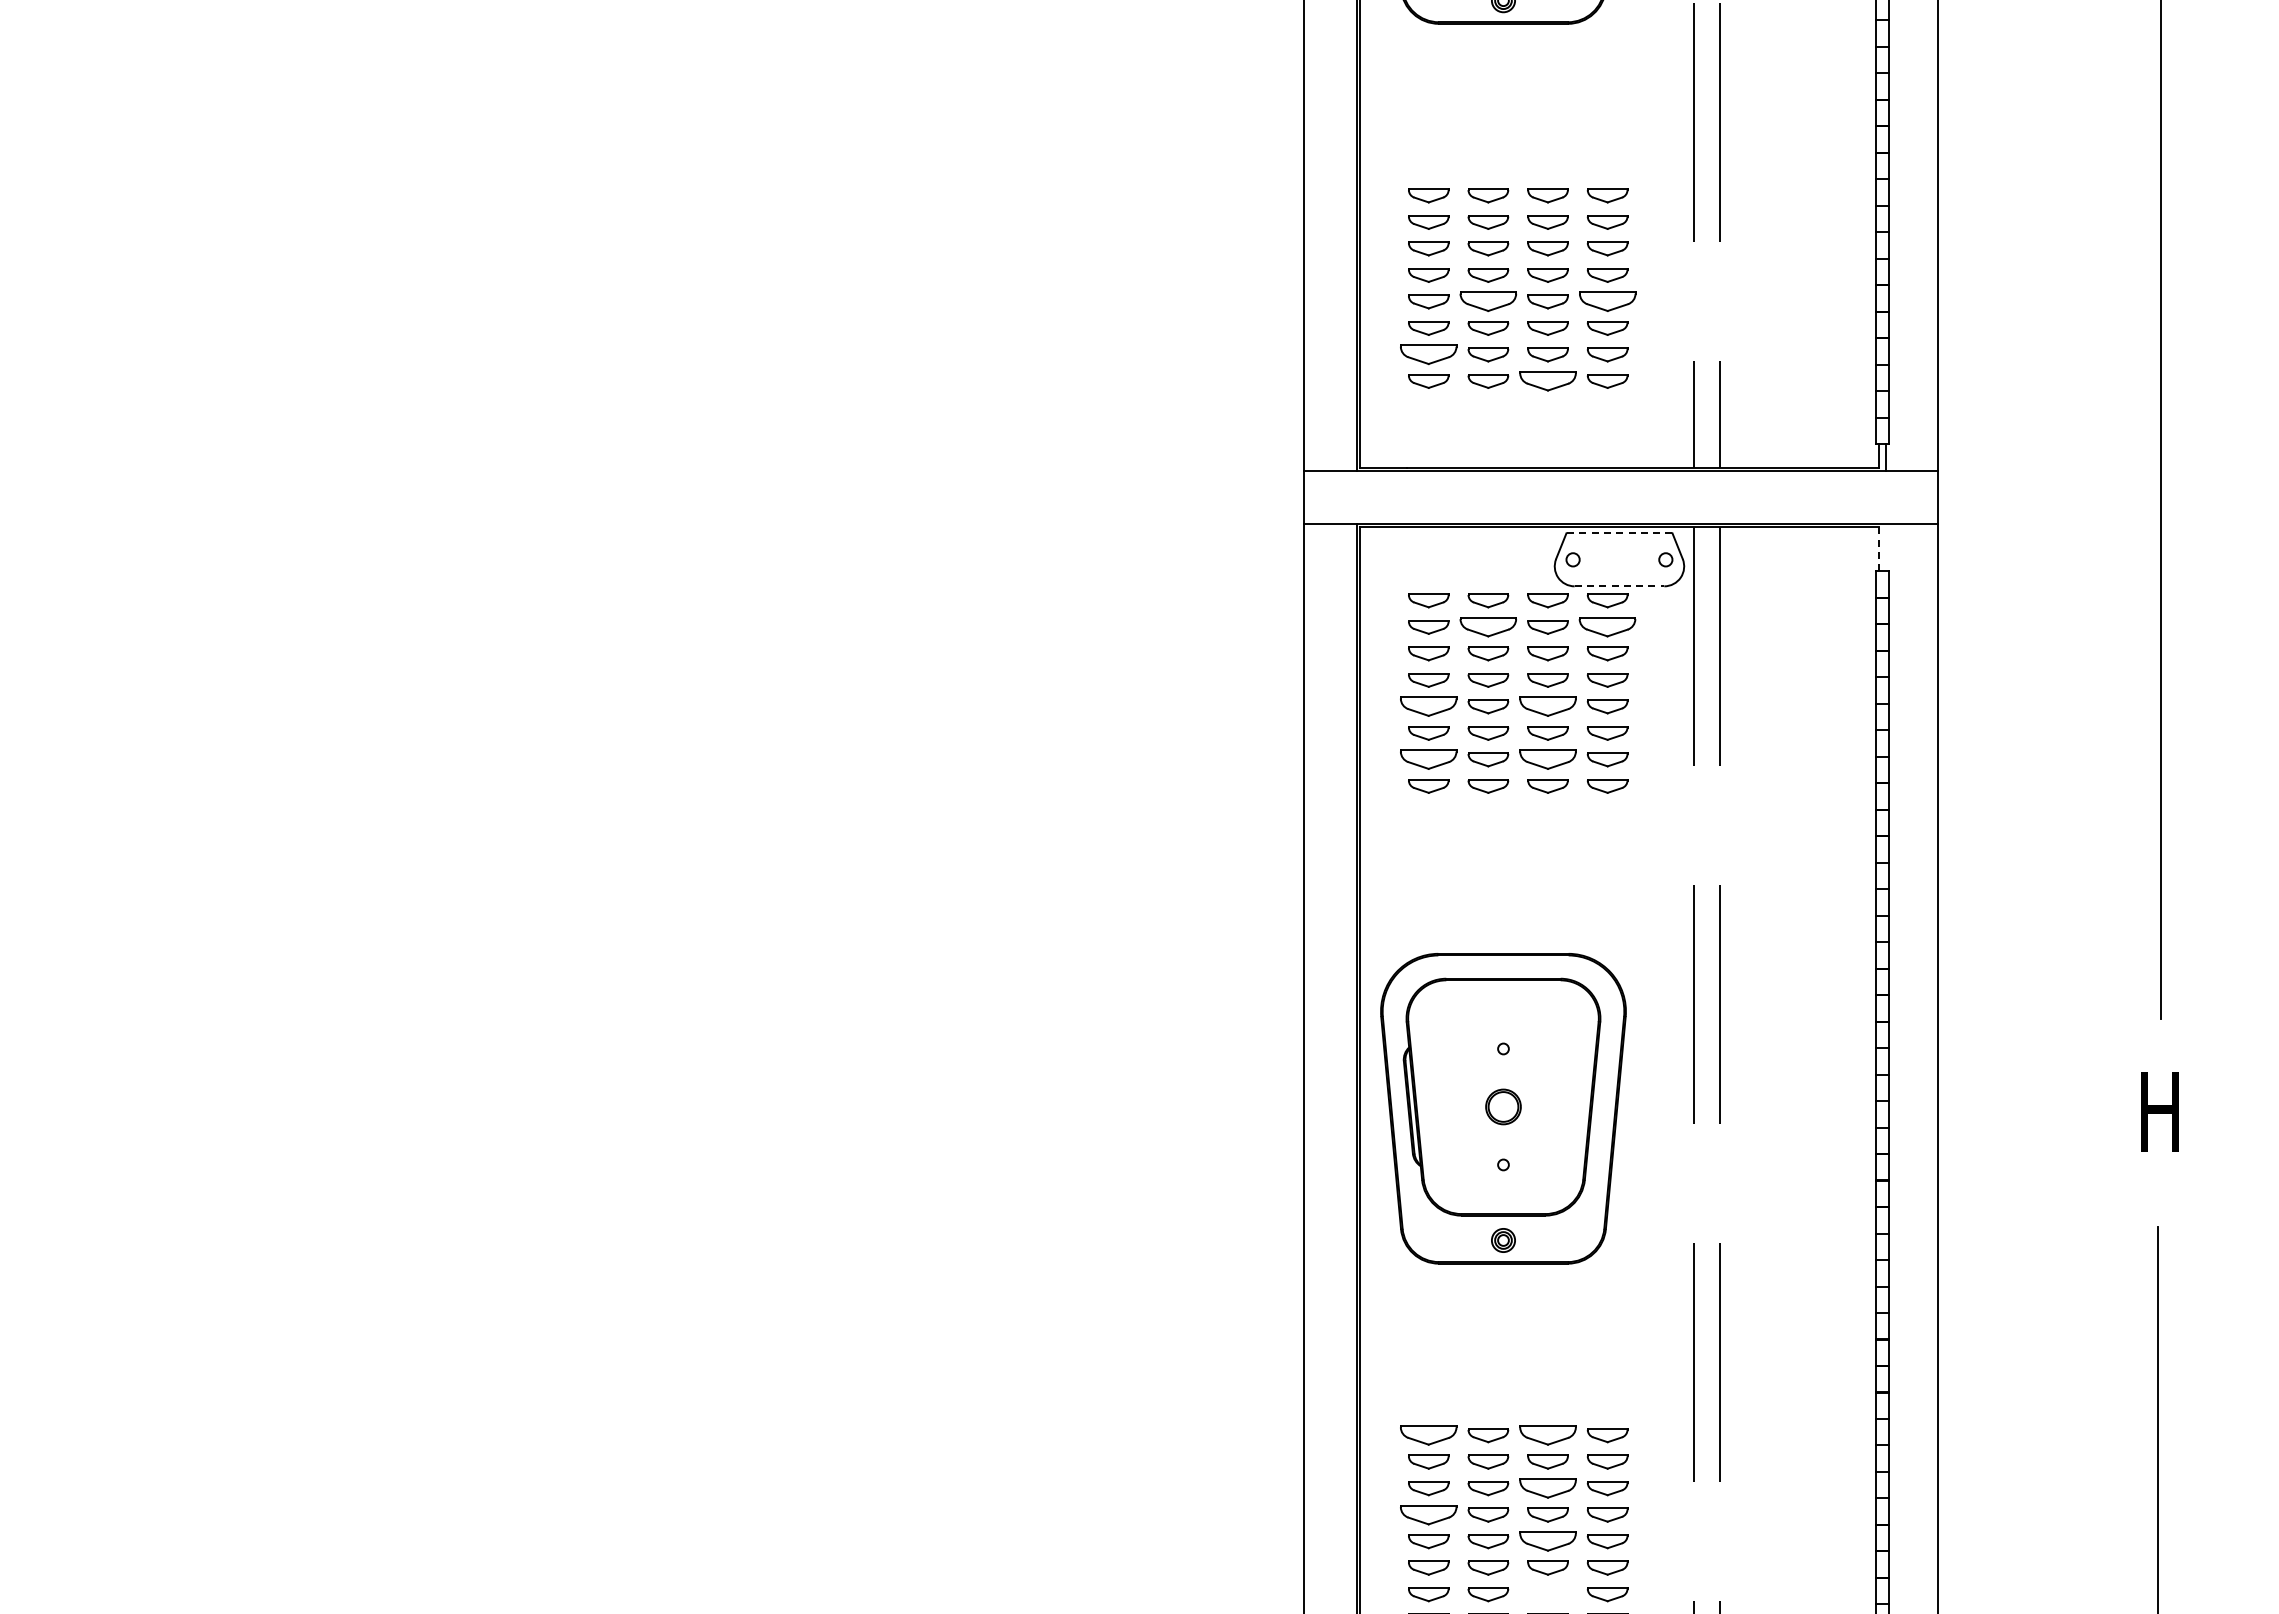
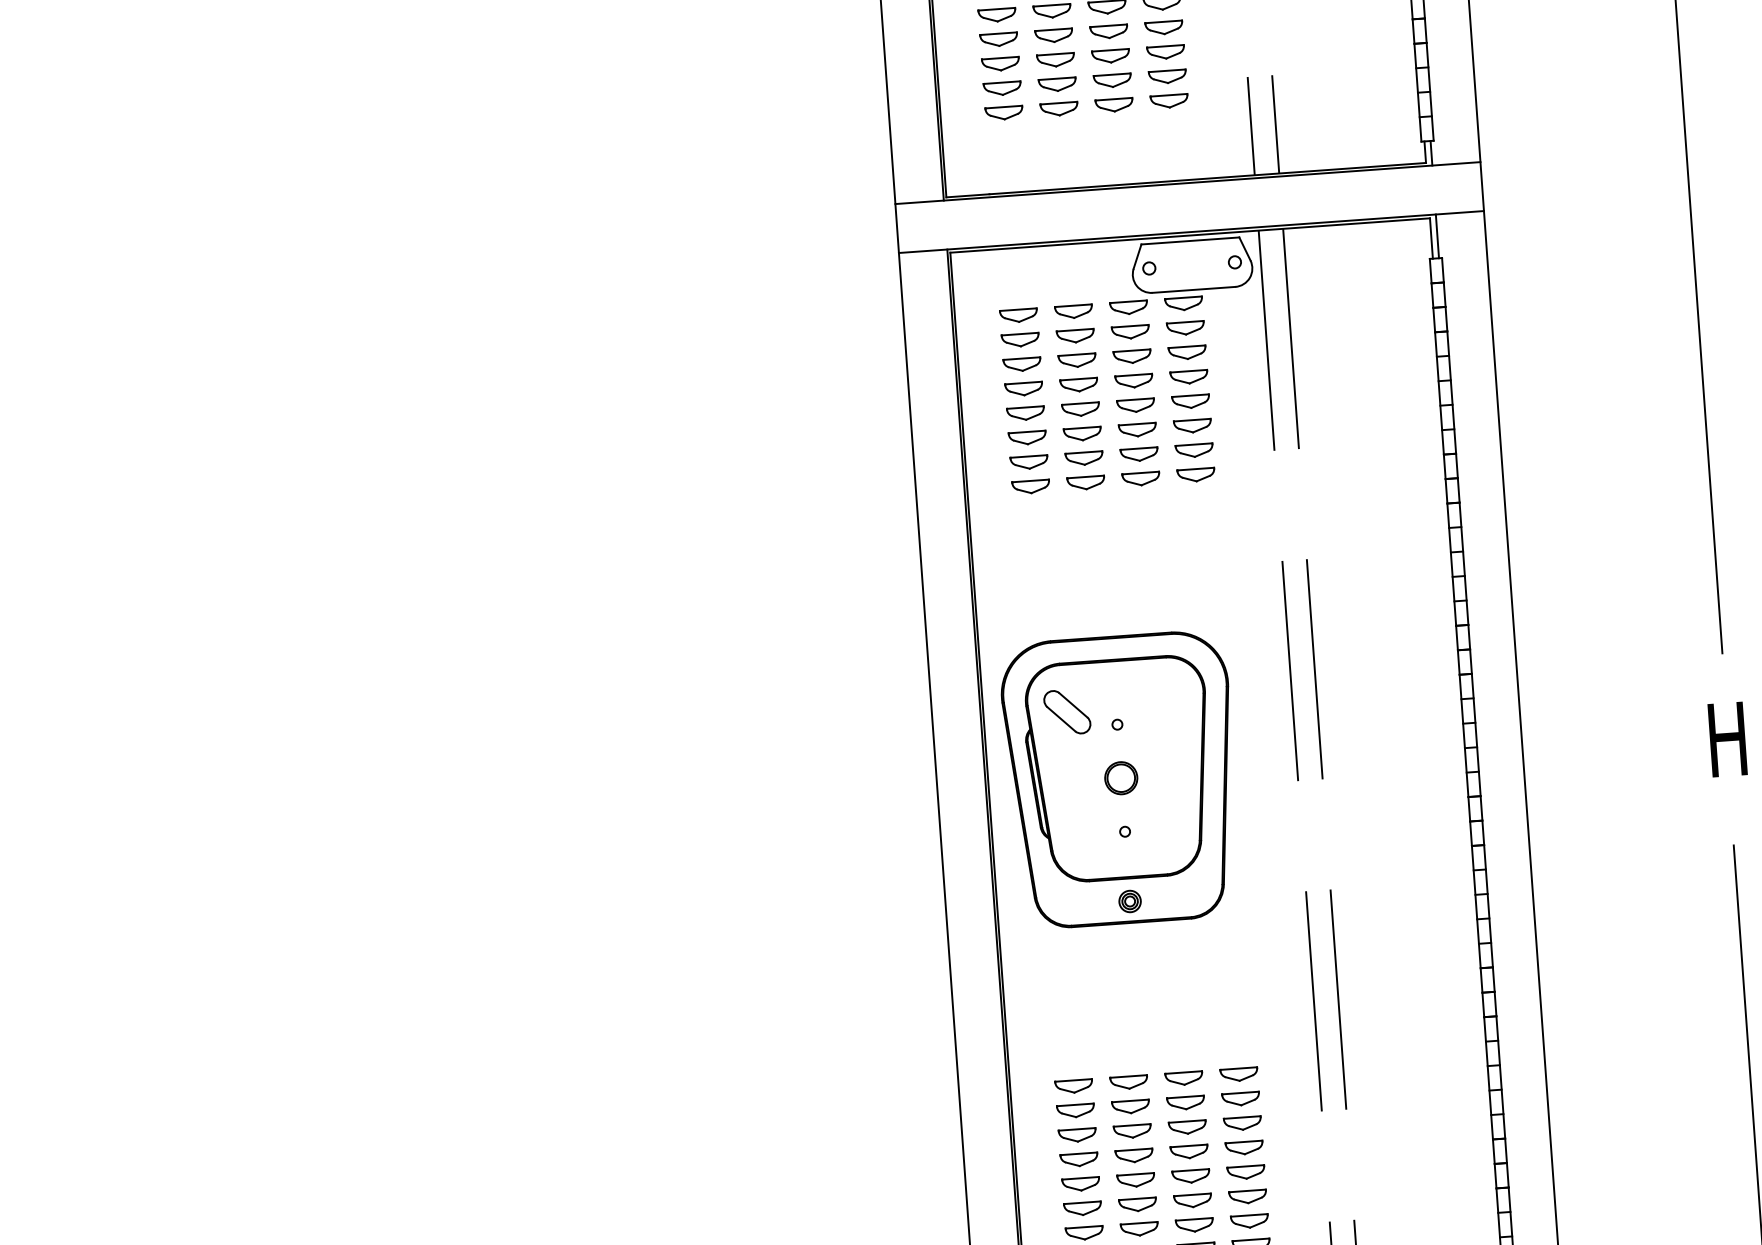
part: (1488, 301) -> (1054, 35), size x0.71
part: (1607, 301) -> (1163, 27), size x0.71
part: (1428, 354) -> (1002, 88), size x0.71
part: (1547, 381) -> (1113, 105), size x0.71
line: (1618, 533) -> (1189, 241), dashed -> solid
line: (1886, 547) -> (1437, 236), added
line: (1879, 549) -> (1431, 238), dashed -> solid
line: (1619, 586) -> (1193, 290), dashed -> solid
part: (1488, 627) -> (1075, 336), size x0.71
part: (1607, 627) -> (1185, 328), size x0.71
part: (1428, 706) -> (1025, 413), size x0.71
part: (1547, 706) -> (1135, 405), size x0.71
part: (1428, 759) -> (1029, 462), size x0.71
part: (1547, 759) -> (1138, 454), size x0.71
part: (1450, 1031) -> (1067, 712), added
part: (1428, 1435) -> (1073, 1086), size x0.71
part: (1547, 1435) -> (1183, 1078), size x0.71
part: (1547, 1488) -> (1187, 1127), size x0.71
part: (1428, 1514) -> (1079, 1159), size x0.71
part: (1547, 1541) -> (1190, 1176), size x0.71
part: (1547, 1594) -> (1194, 1225), added

